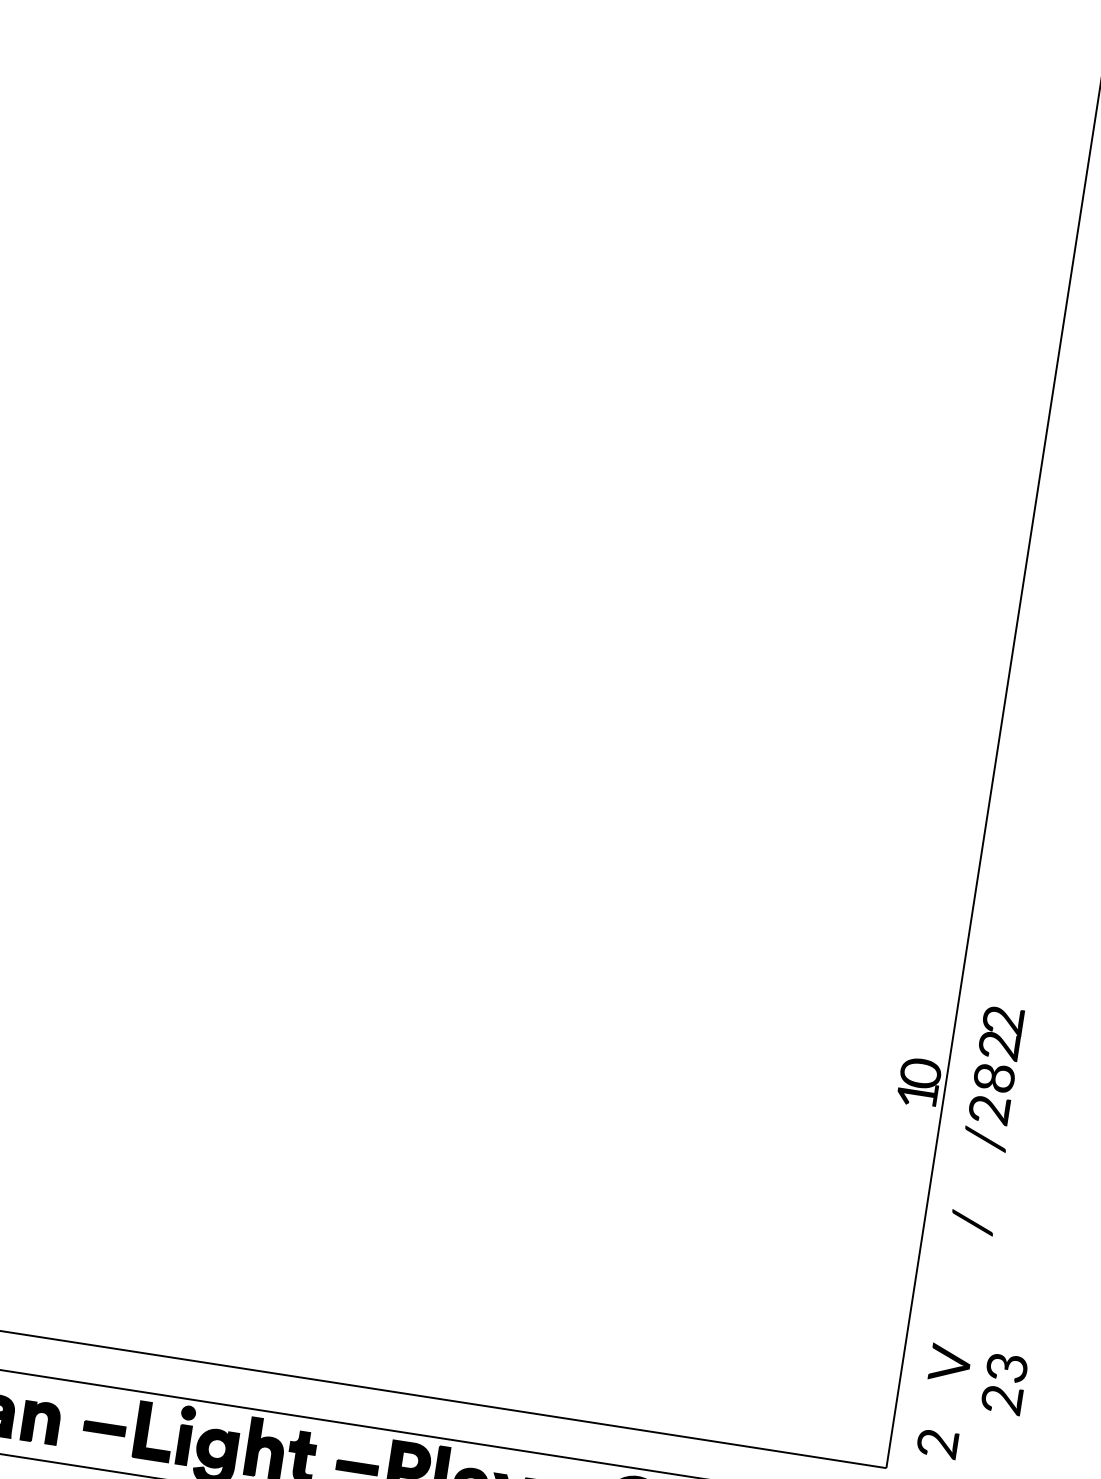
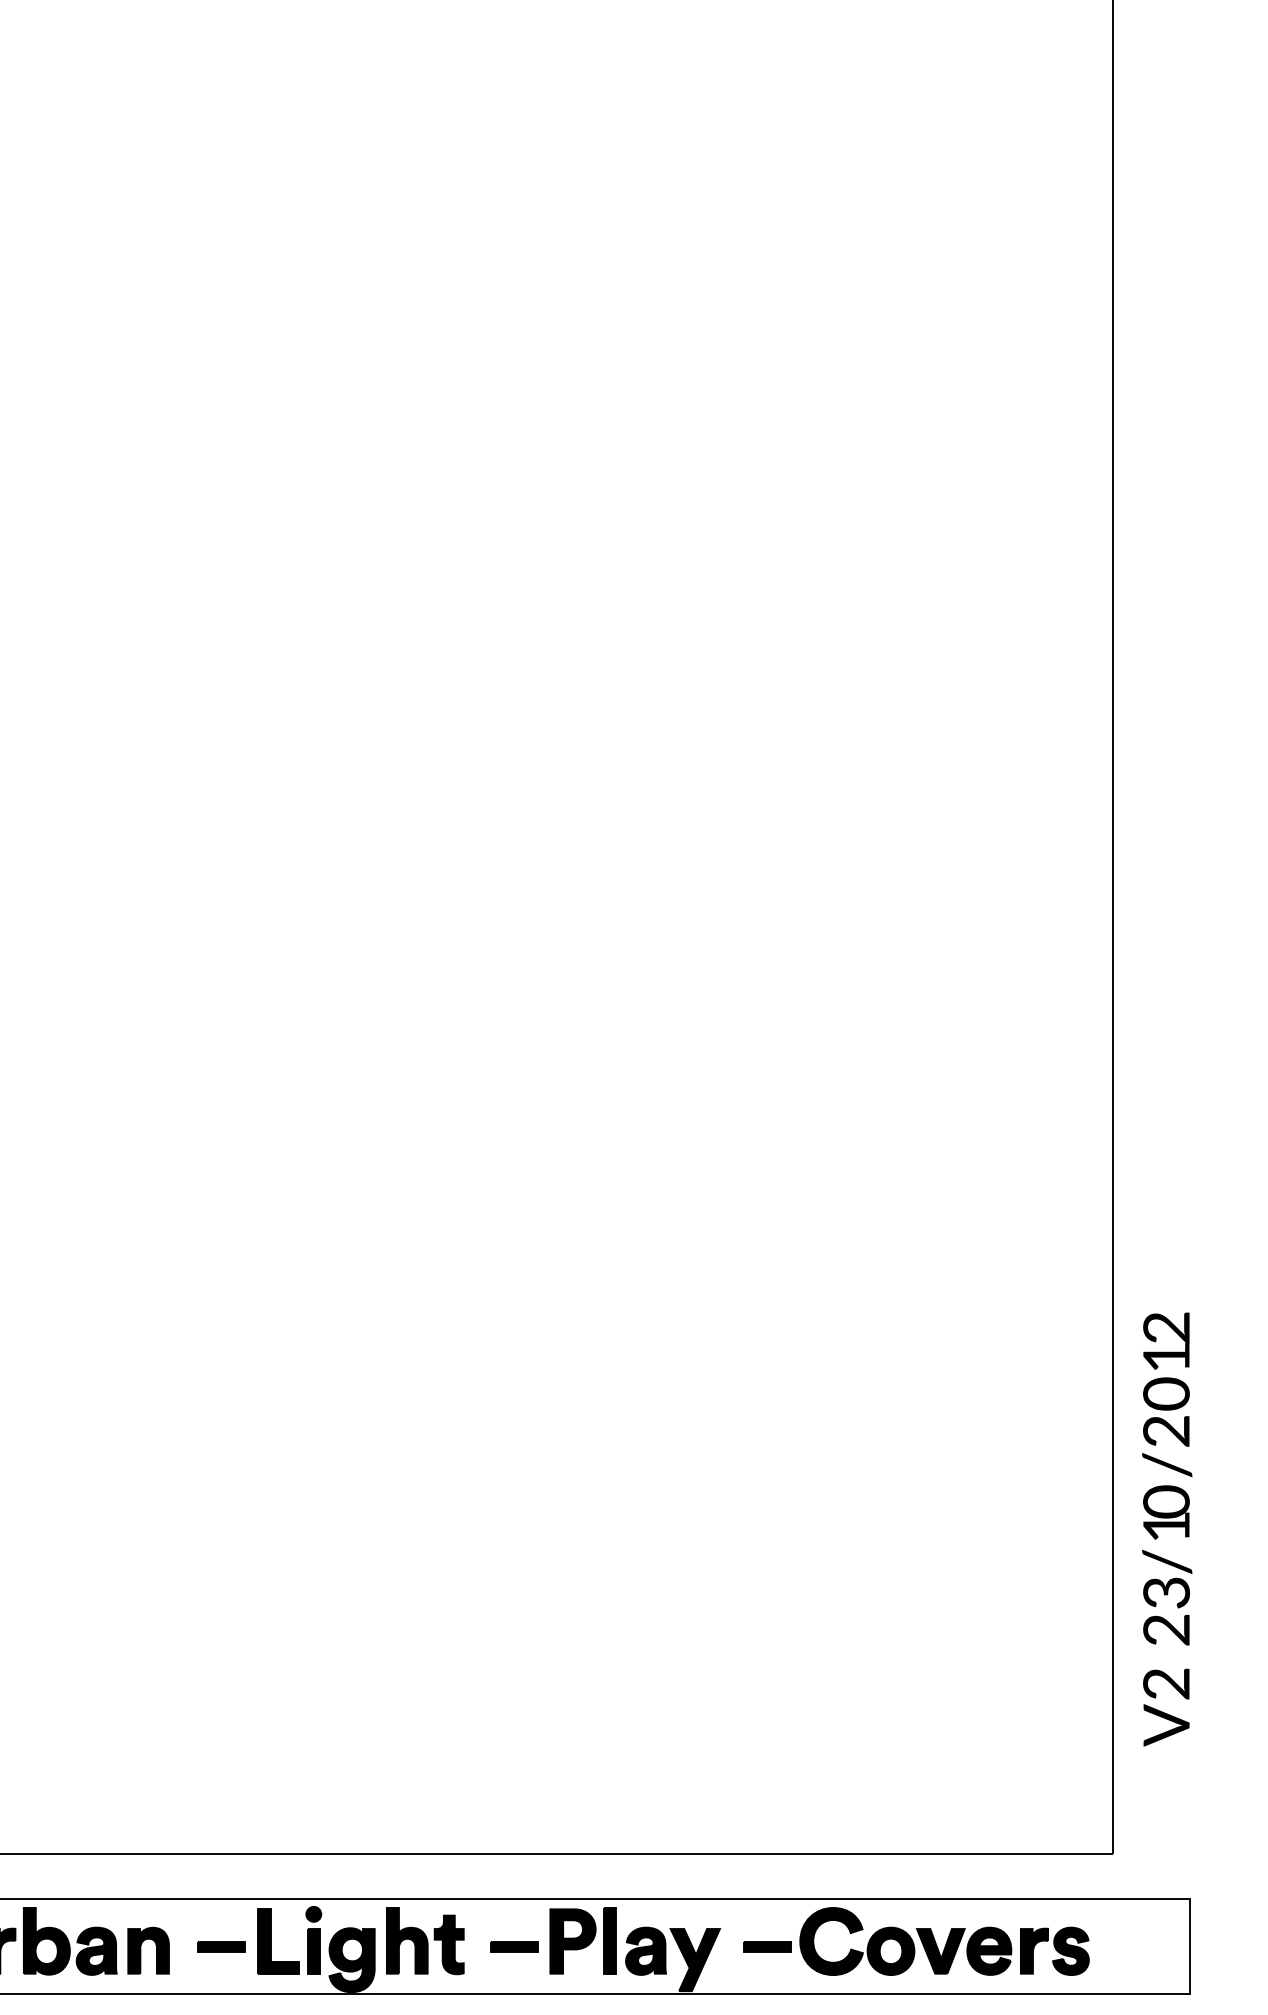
text: (996, 1062) -> (1166, 1376), 282 -> 201
text: (919, 1082) -> (1166, 1512), moved
text: (1004, 1383) -> (1166, 1611), moved
text: (937, 1443) -> (1166, 1683), moved

